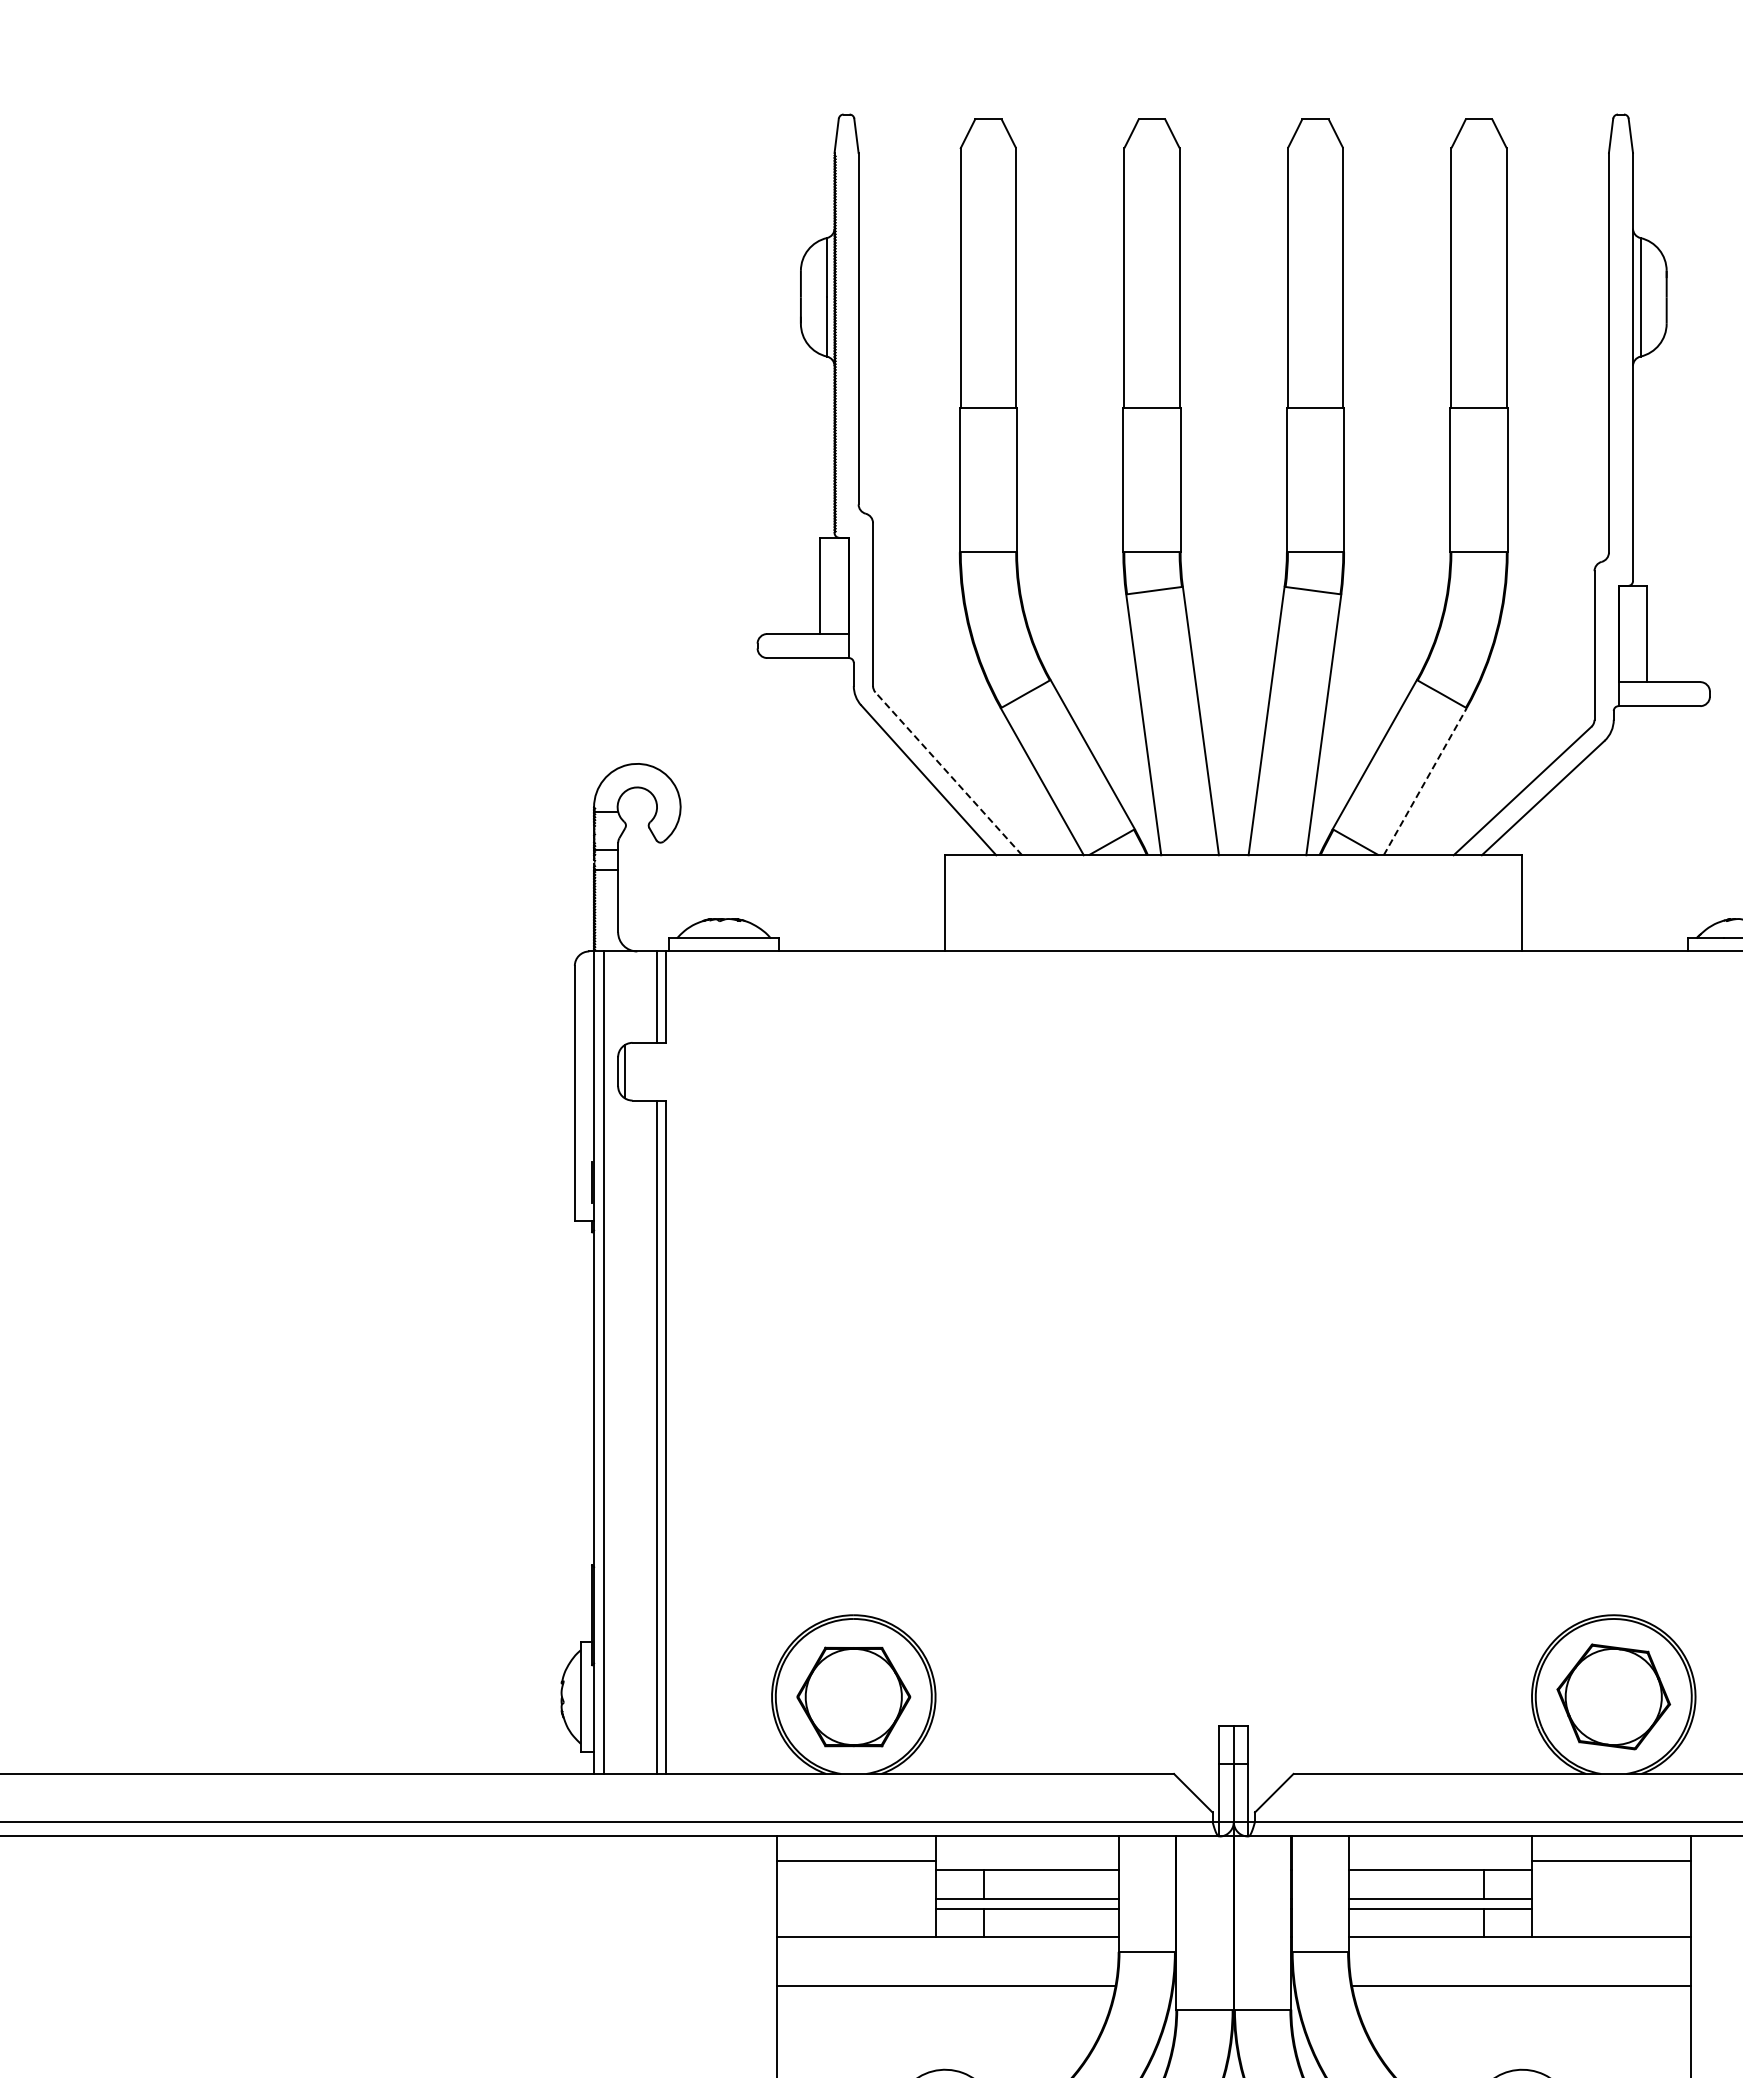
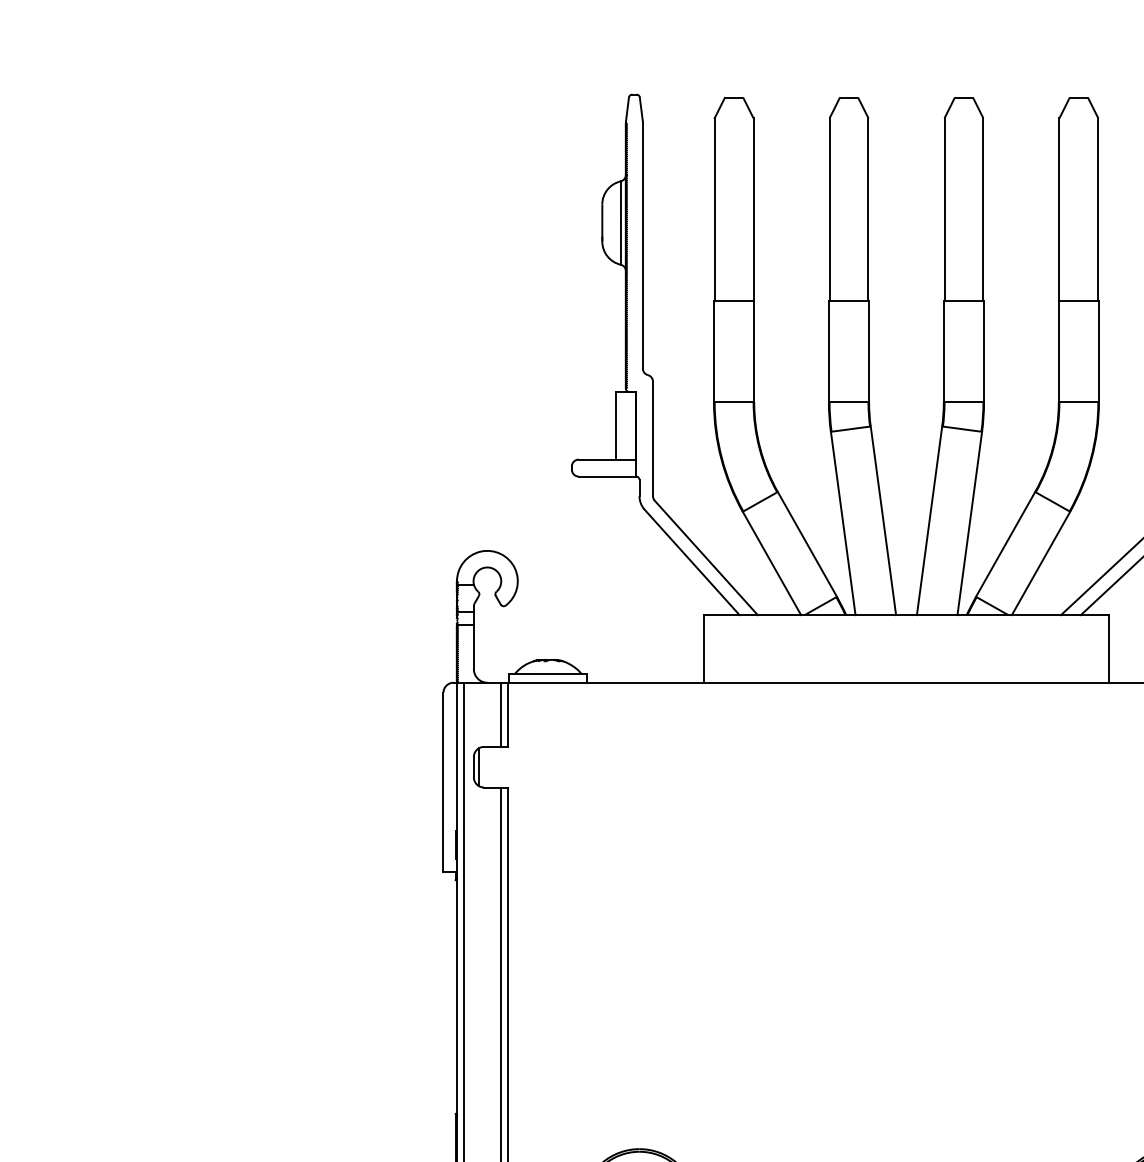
line: (948, 773) -> (706, 557), dashed -> solid
line: (1425, 781) -> (1041, 563), dashed -> solid

